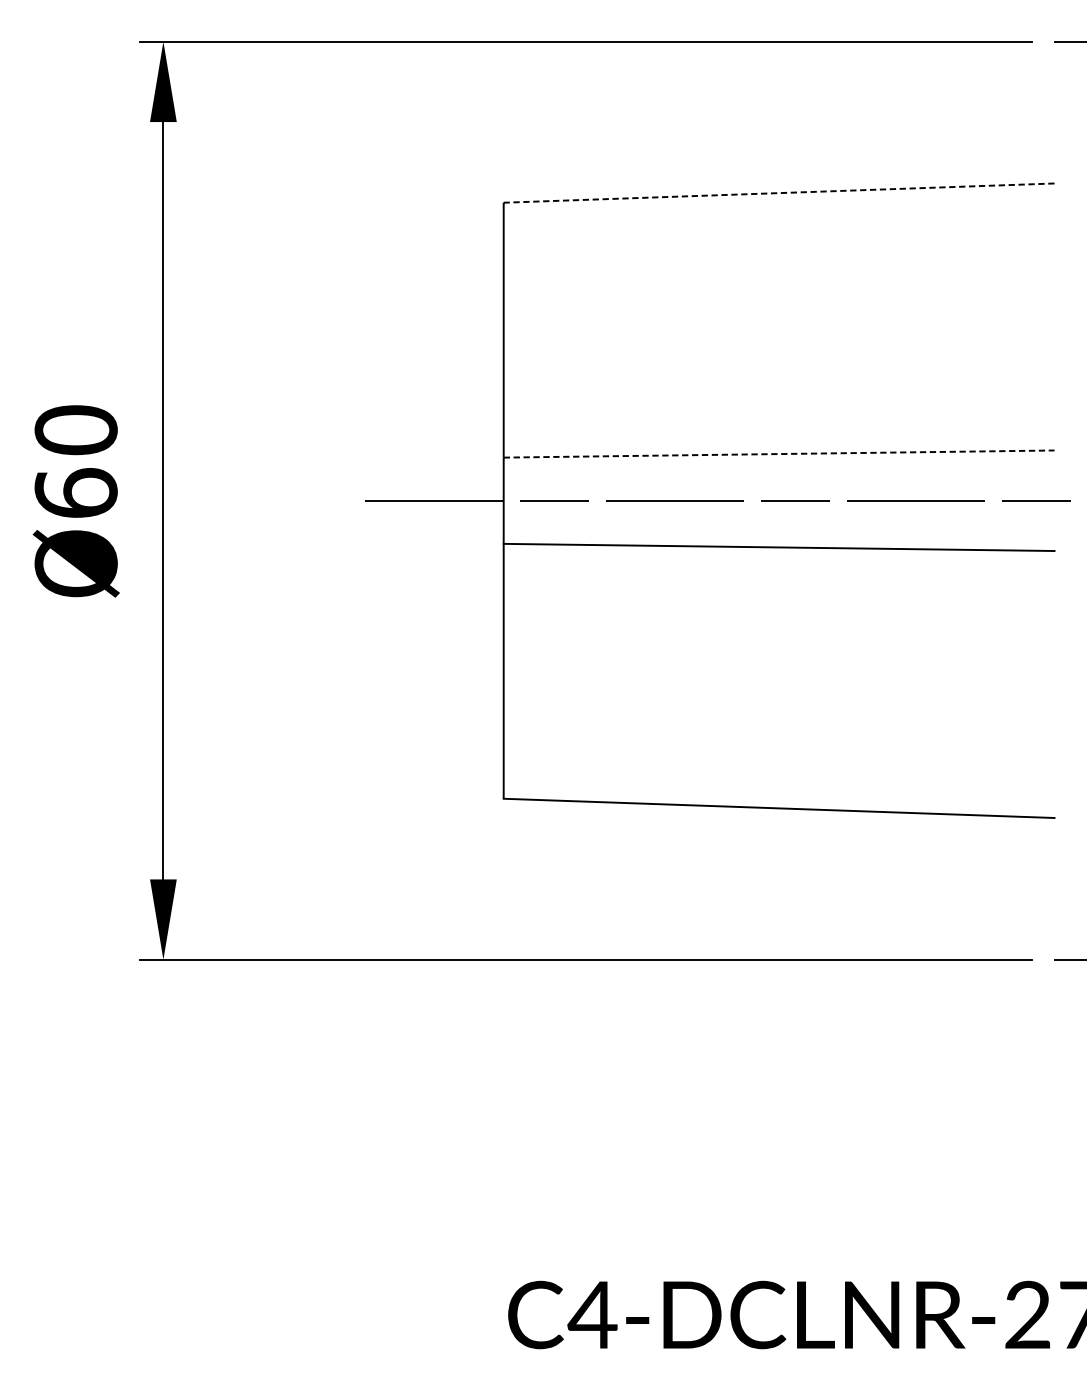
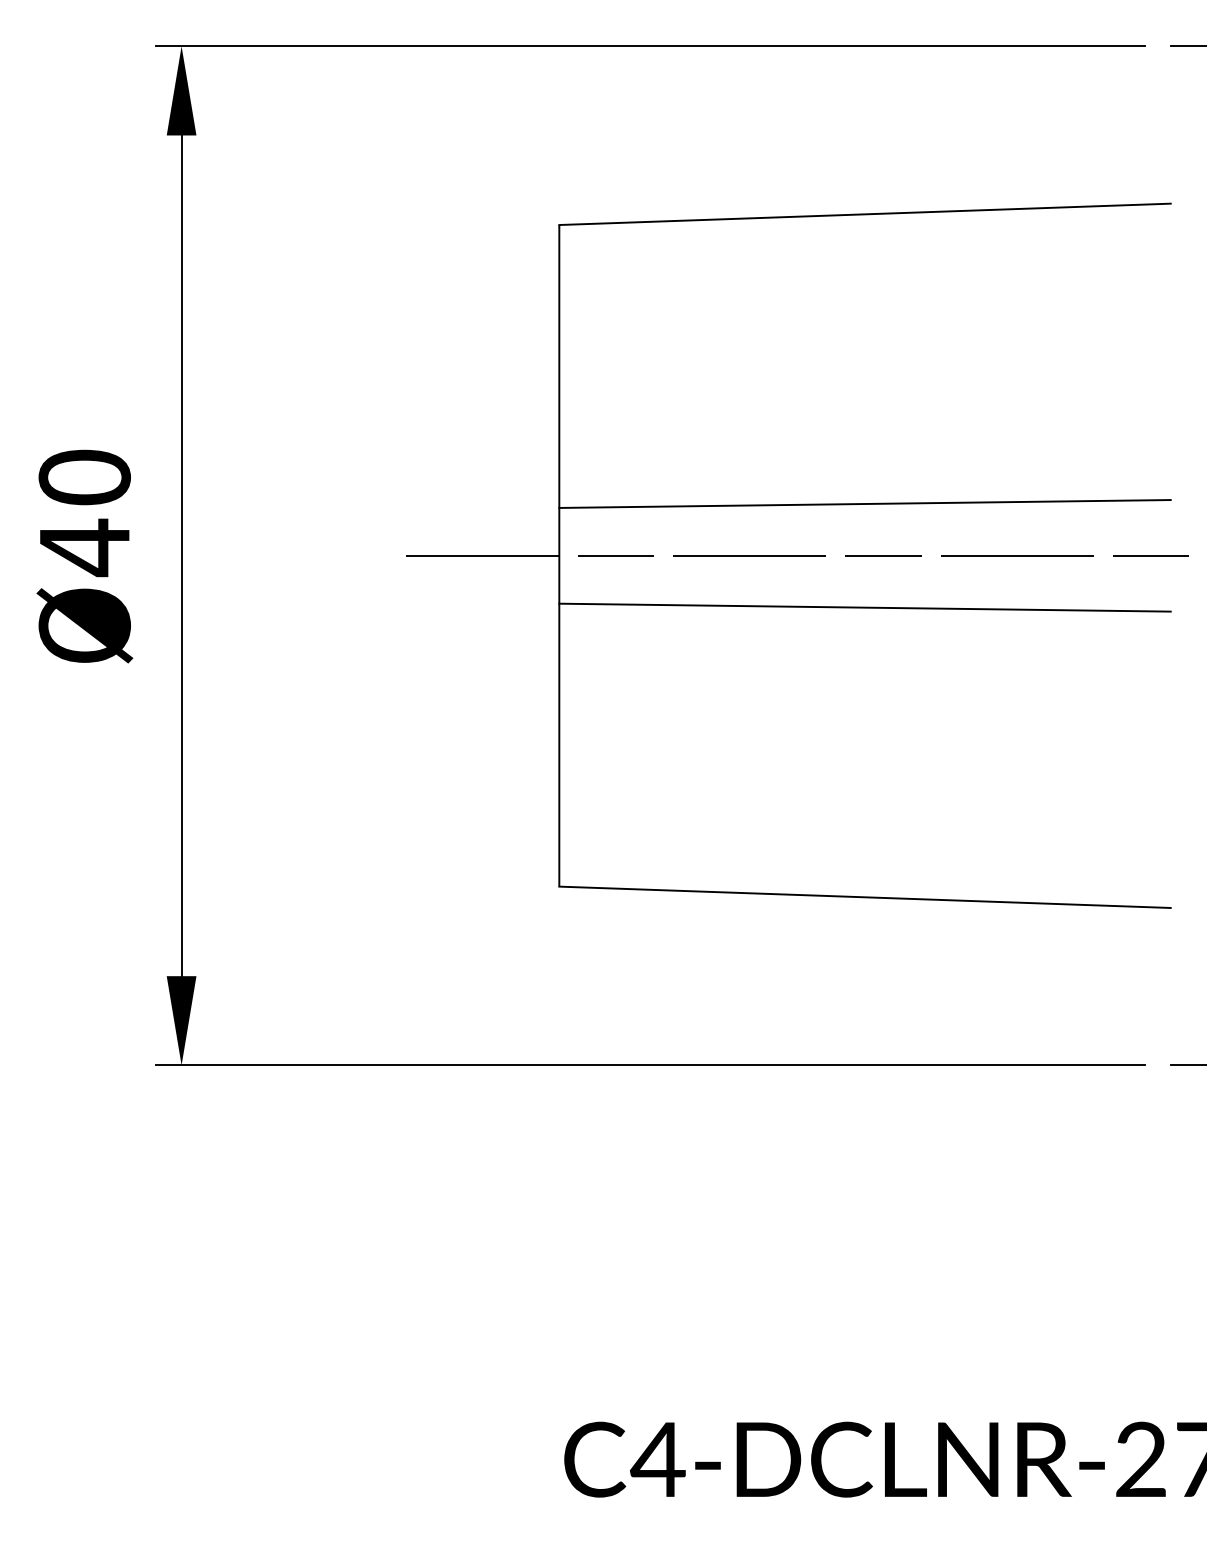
line: (779, 193) -> (865, 214), dashed -> solid
line: (779, 454) -> (865, 504), dashed -> solid
text: (75, 493) -> (84, 547), Ø60 -> Ø40

